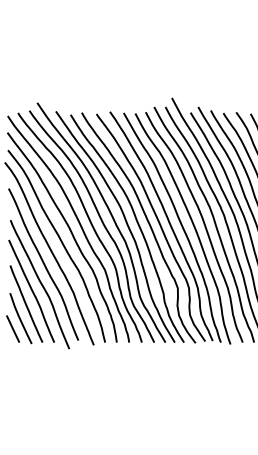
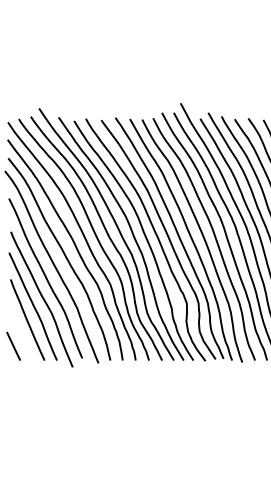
curve: (20, 318) -> (21, 335), removed

